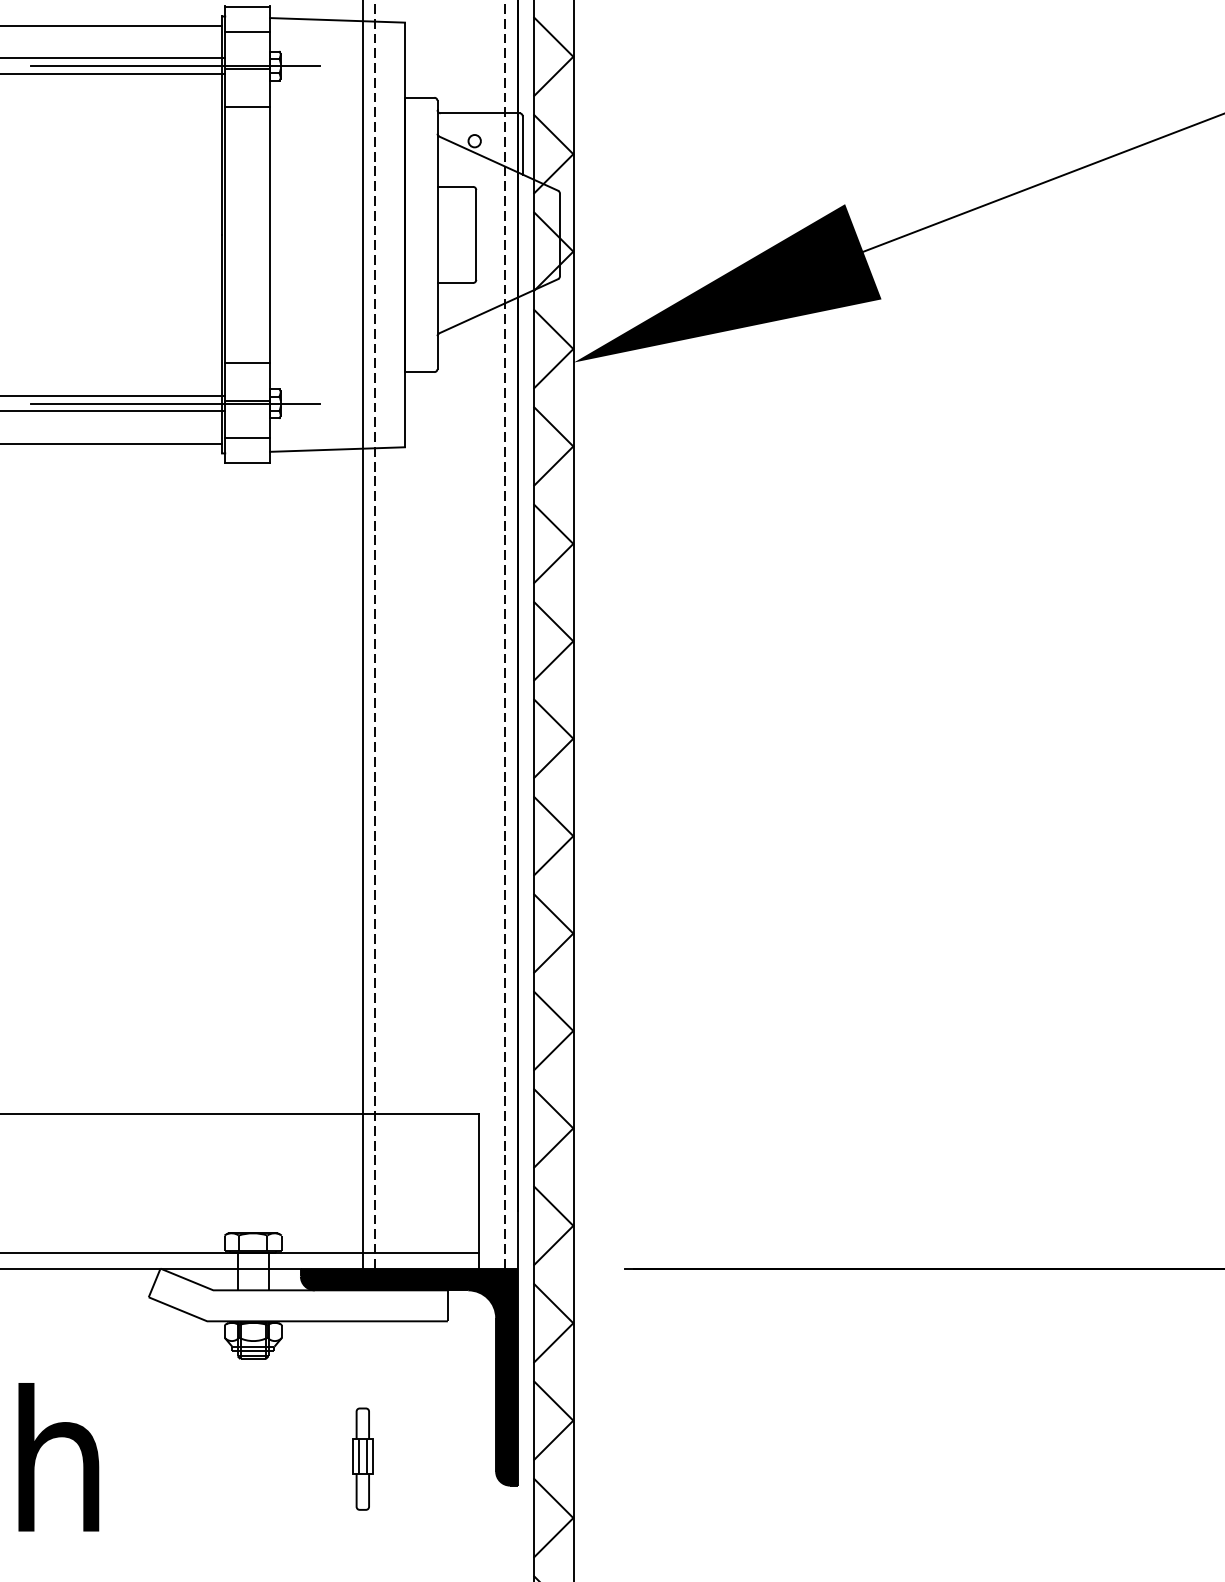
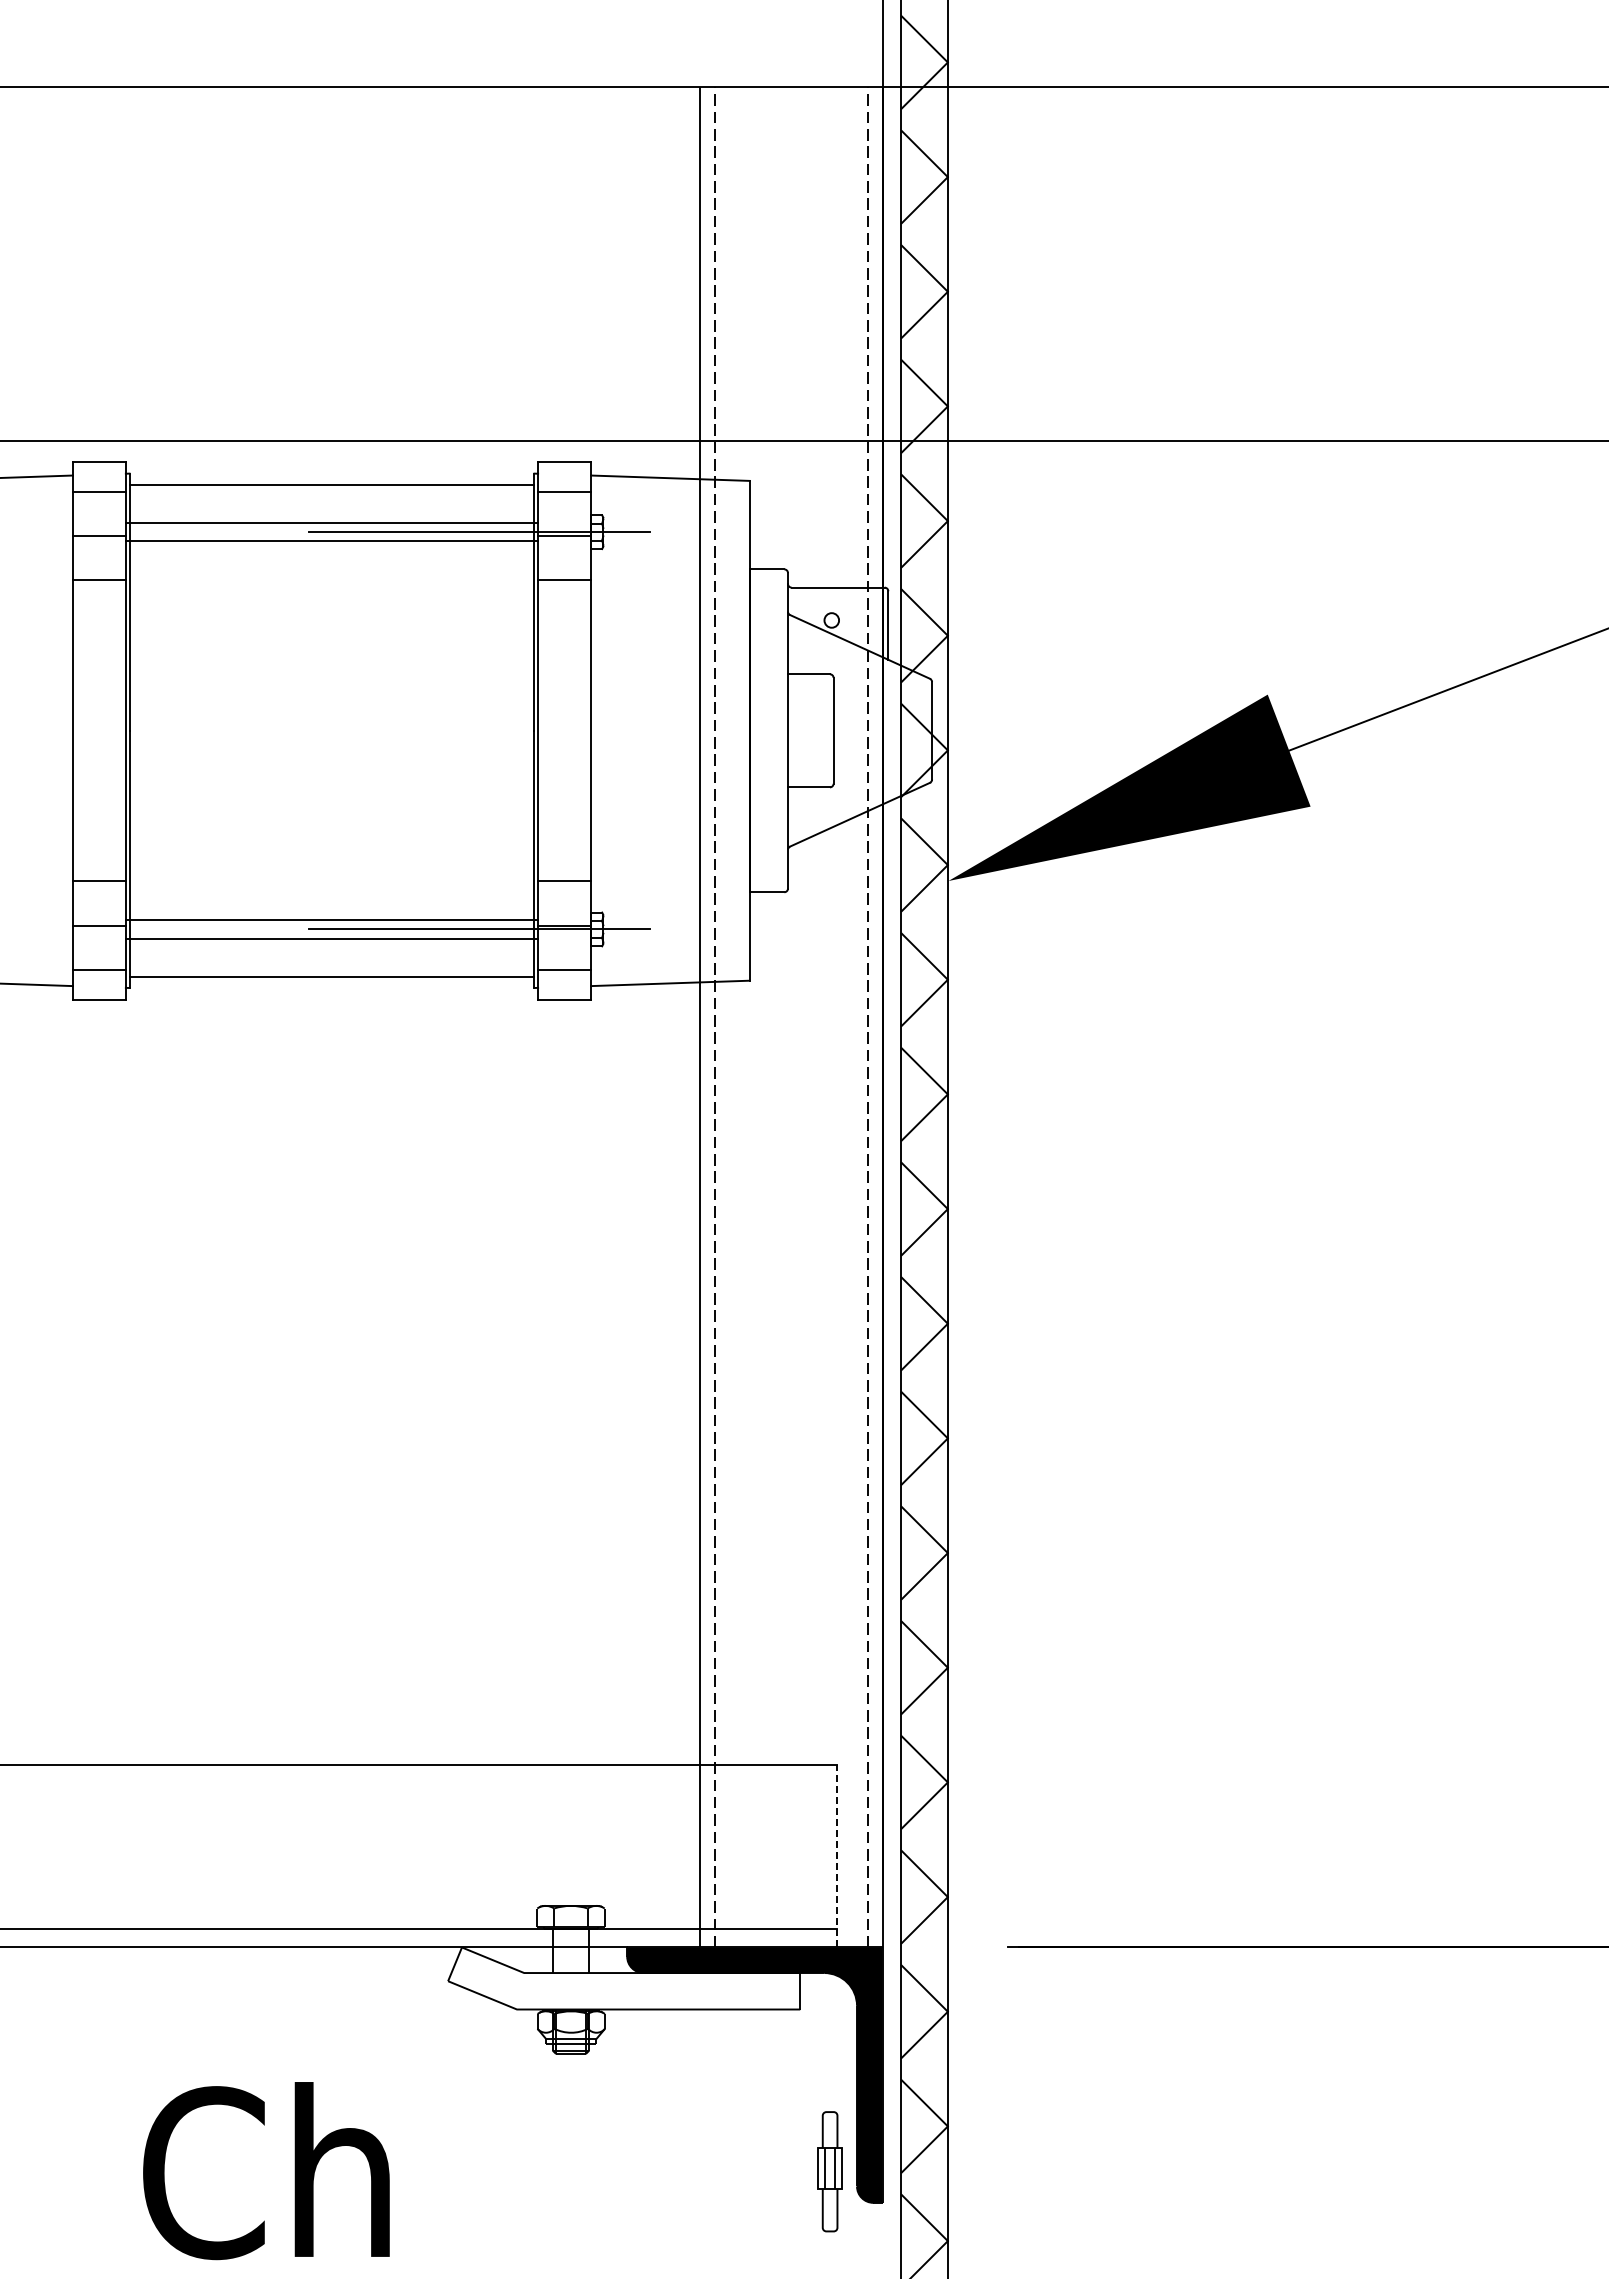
line: (478, 1190) -> (836, 1855), solid -> dashed
part: (362, 1458) -> (829, 2171), moved

